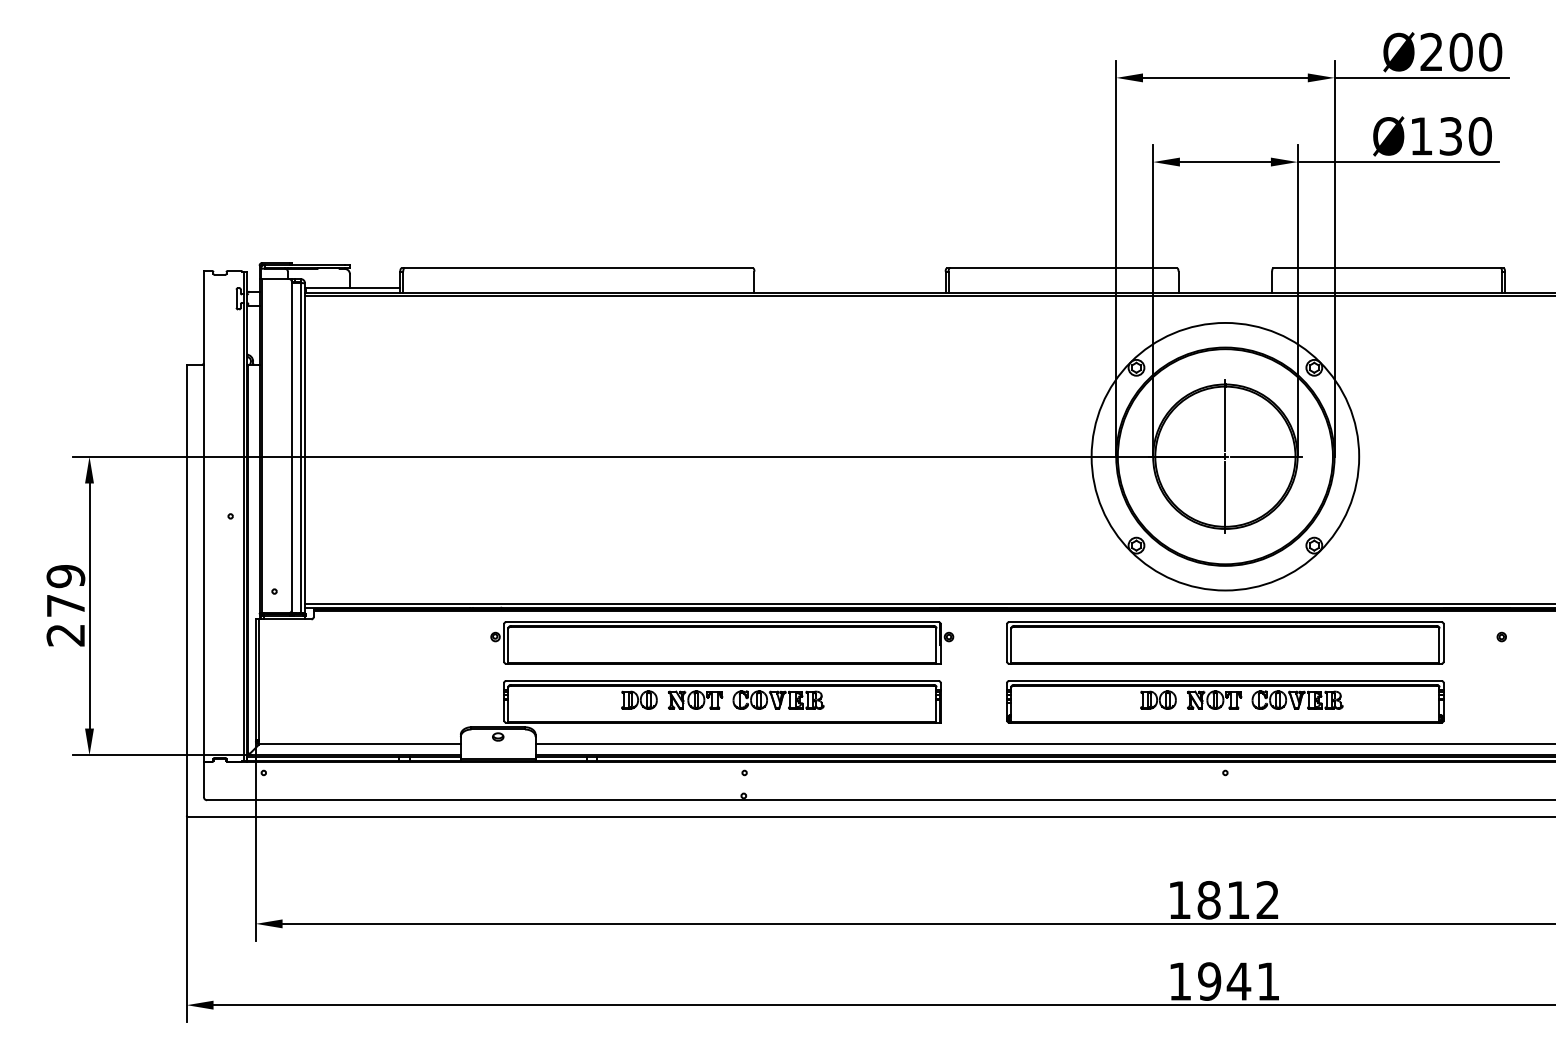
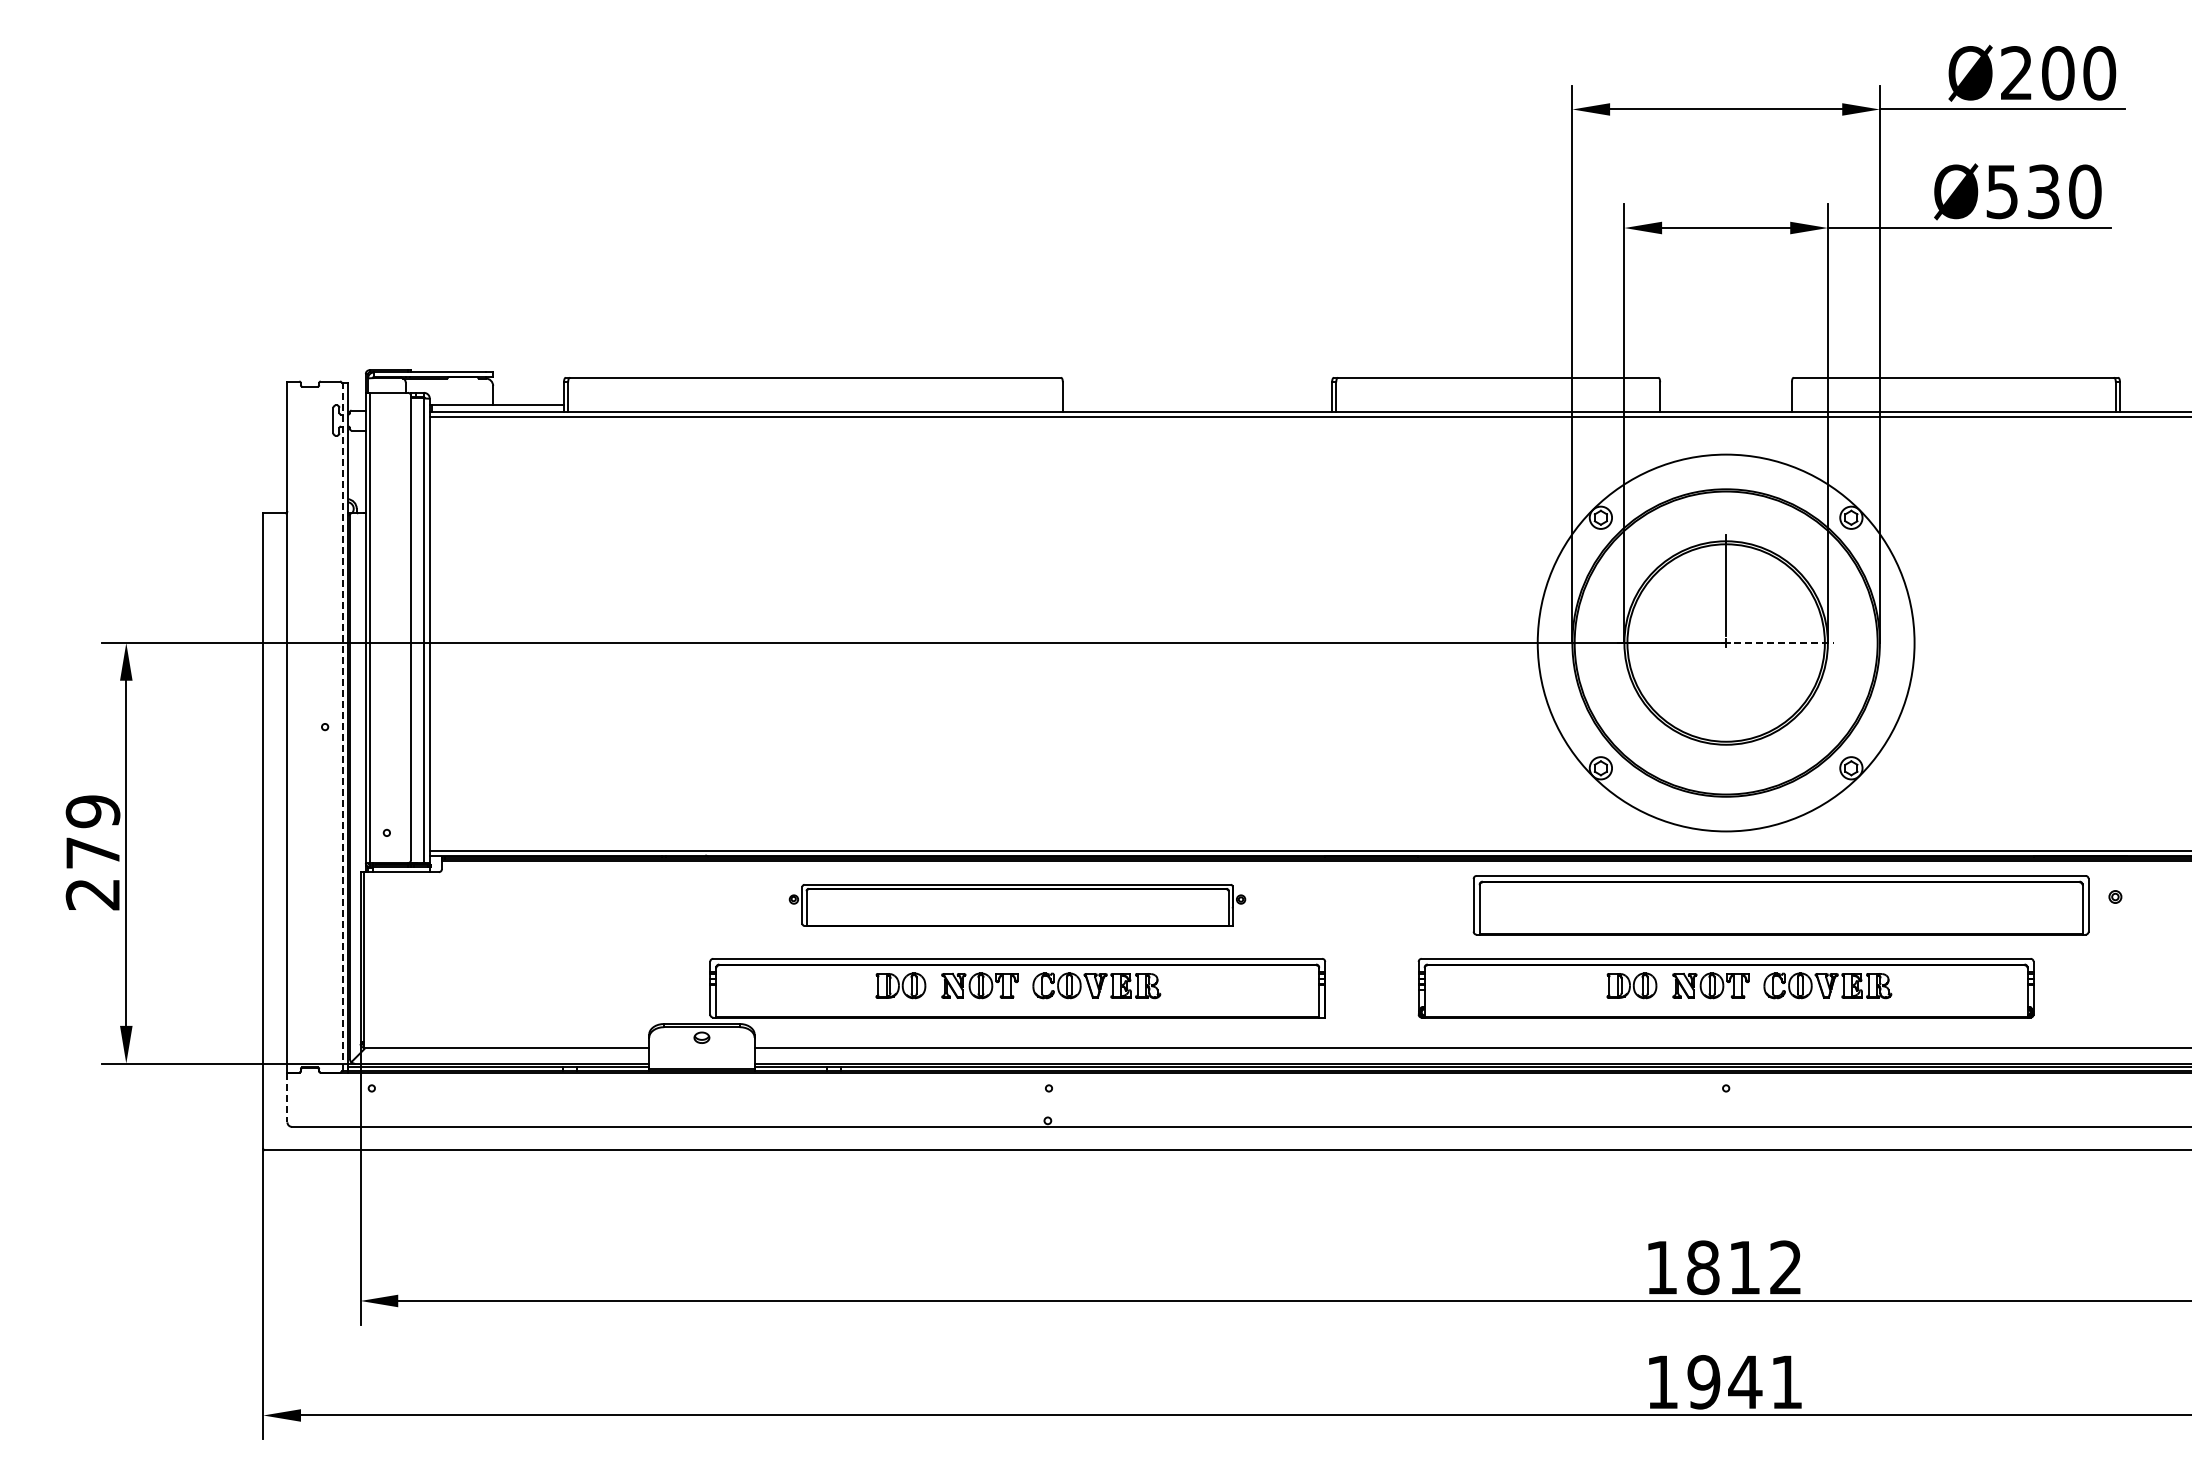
text: (1420, 136) -> (2001, 192), Ø130 -> Ø530
line: (1266, 457) -> (1784, 643), solid -> dashed
line: (1225, 497) -> (1726, 700), removed
line: (243, 515) -> (343, 726), solid -> dashed
part: (722, 643) -> (1017, 905), size x0.7
part: (1224, 643) -> (1780, 905), moved
line: (203, 779) -> (287, 1097), solid -> dashed

